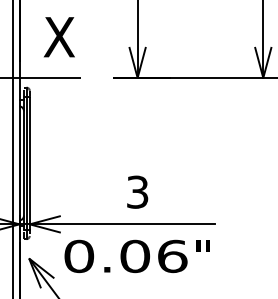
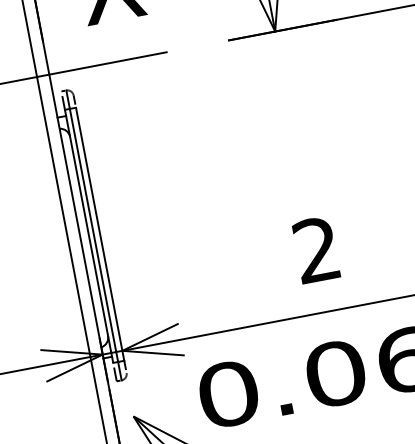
text: (137, 191) -> (316, 248), 3 -> 2

